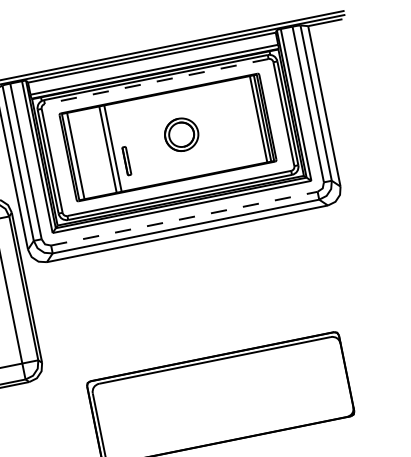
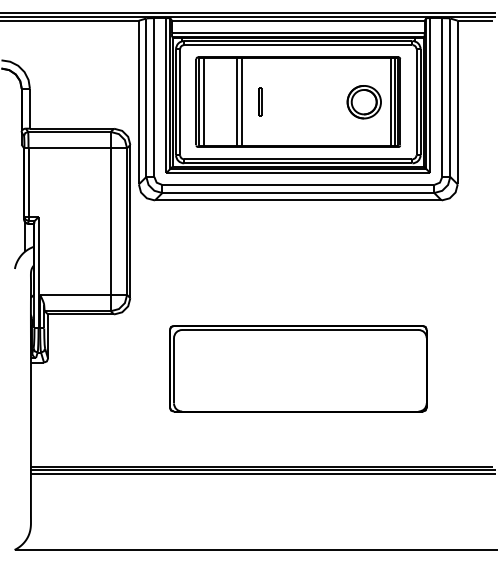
line: (156, 82) -> (297, 45), dashed -> solid
part: (180, 135) -> (363, 102), moved
line: (125, 160) -> (259, 101), moved
line: (184, 219) -> (298, 185), dashed -> solid

